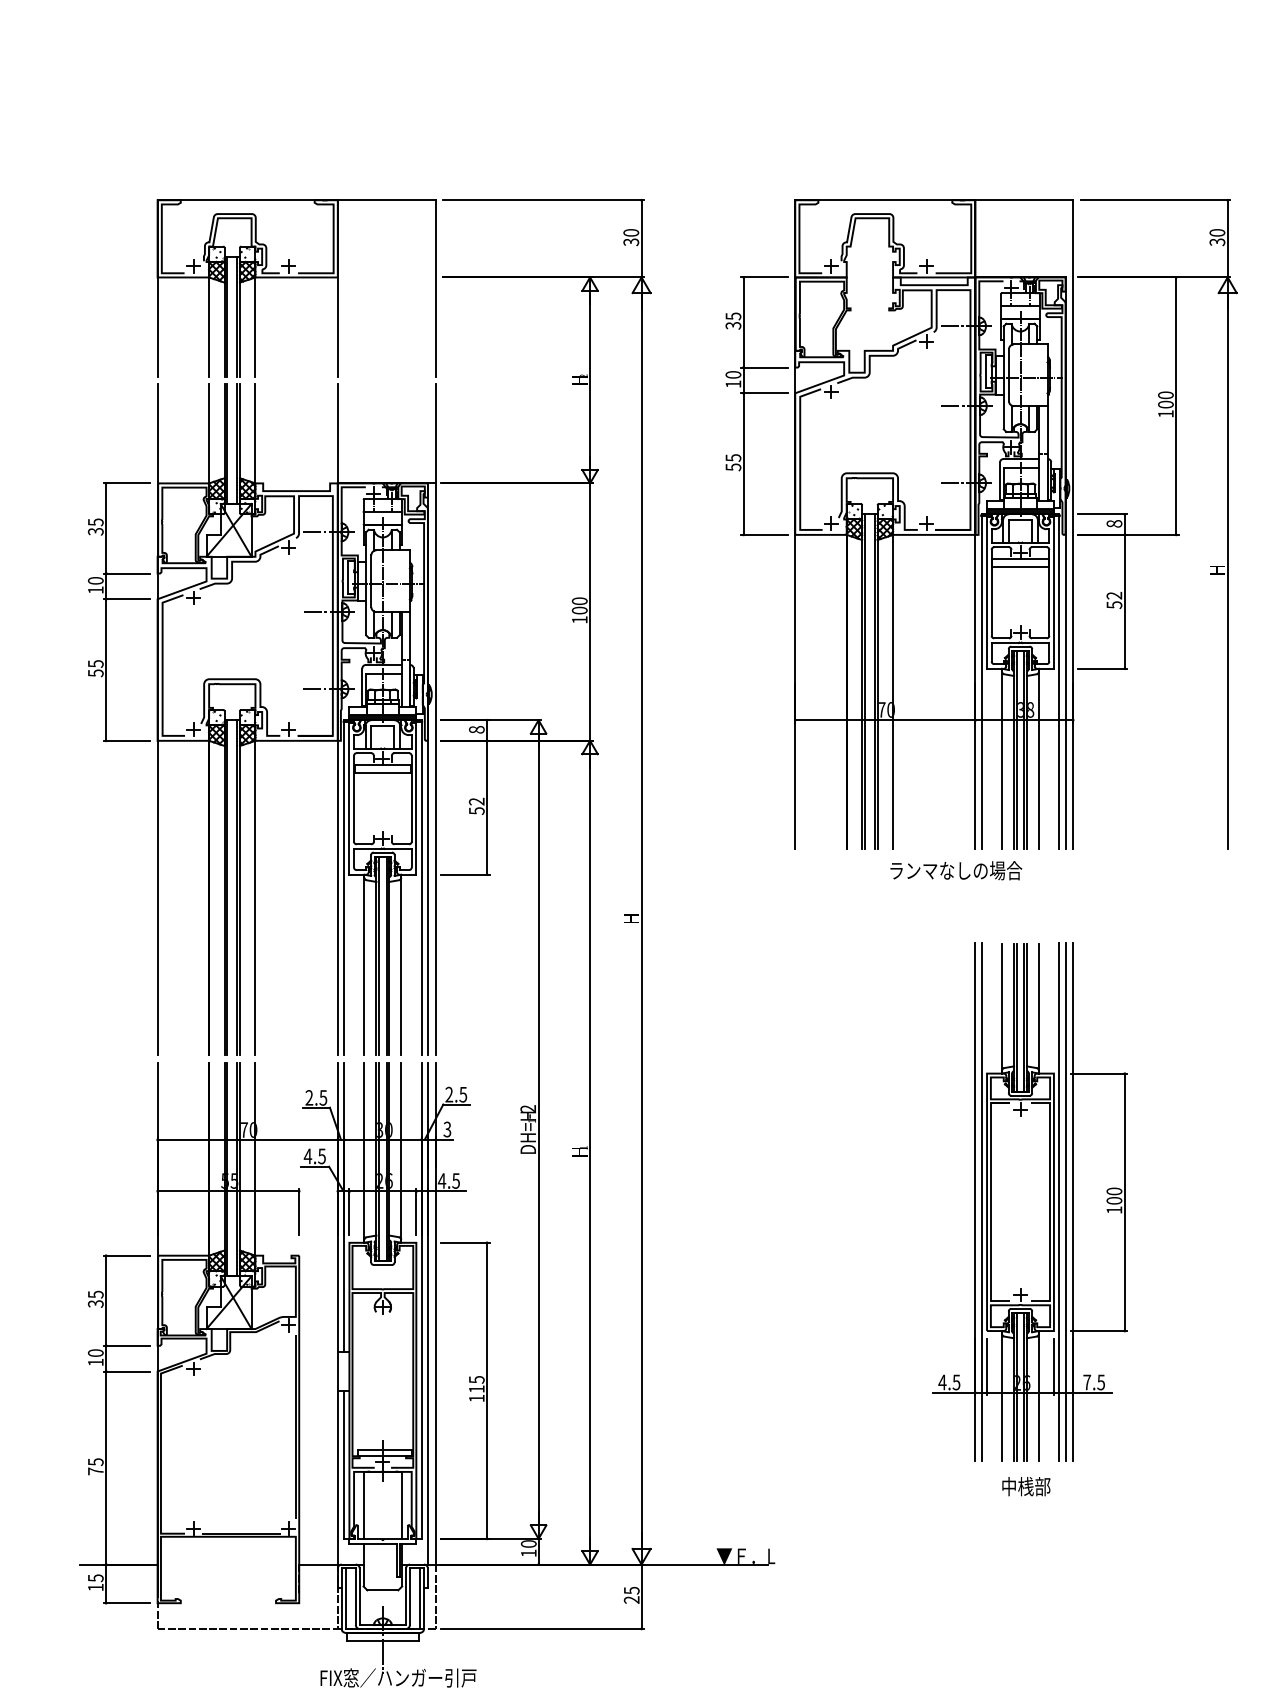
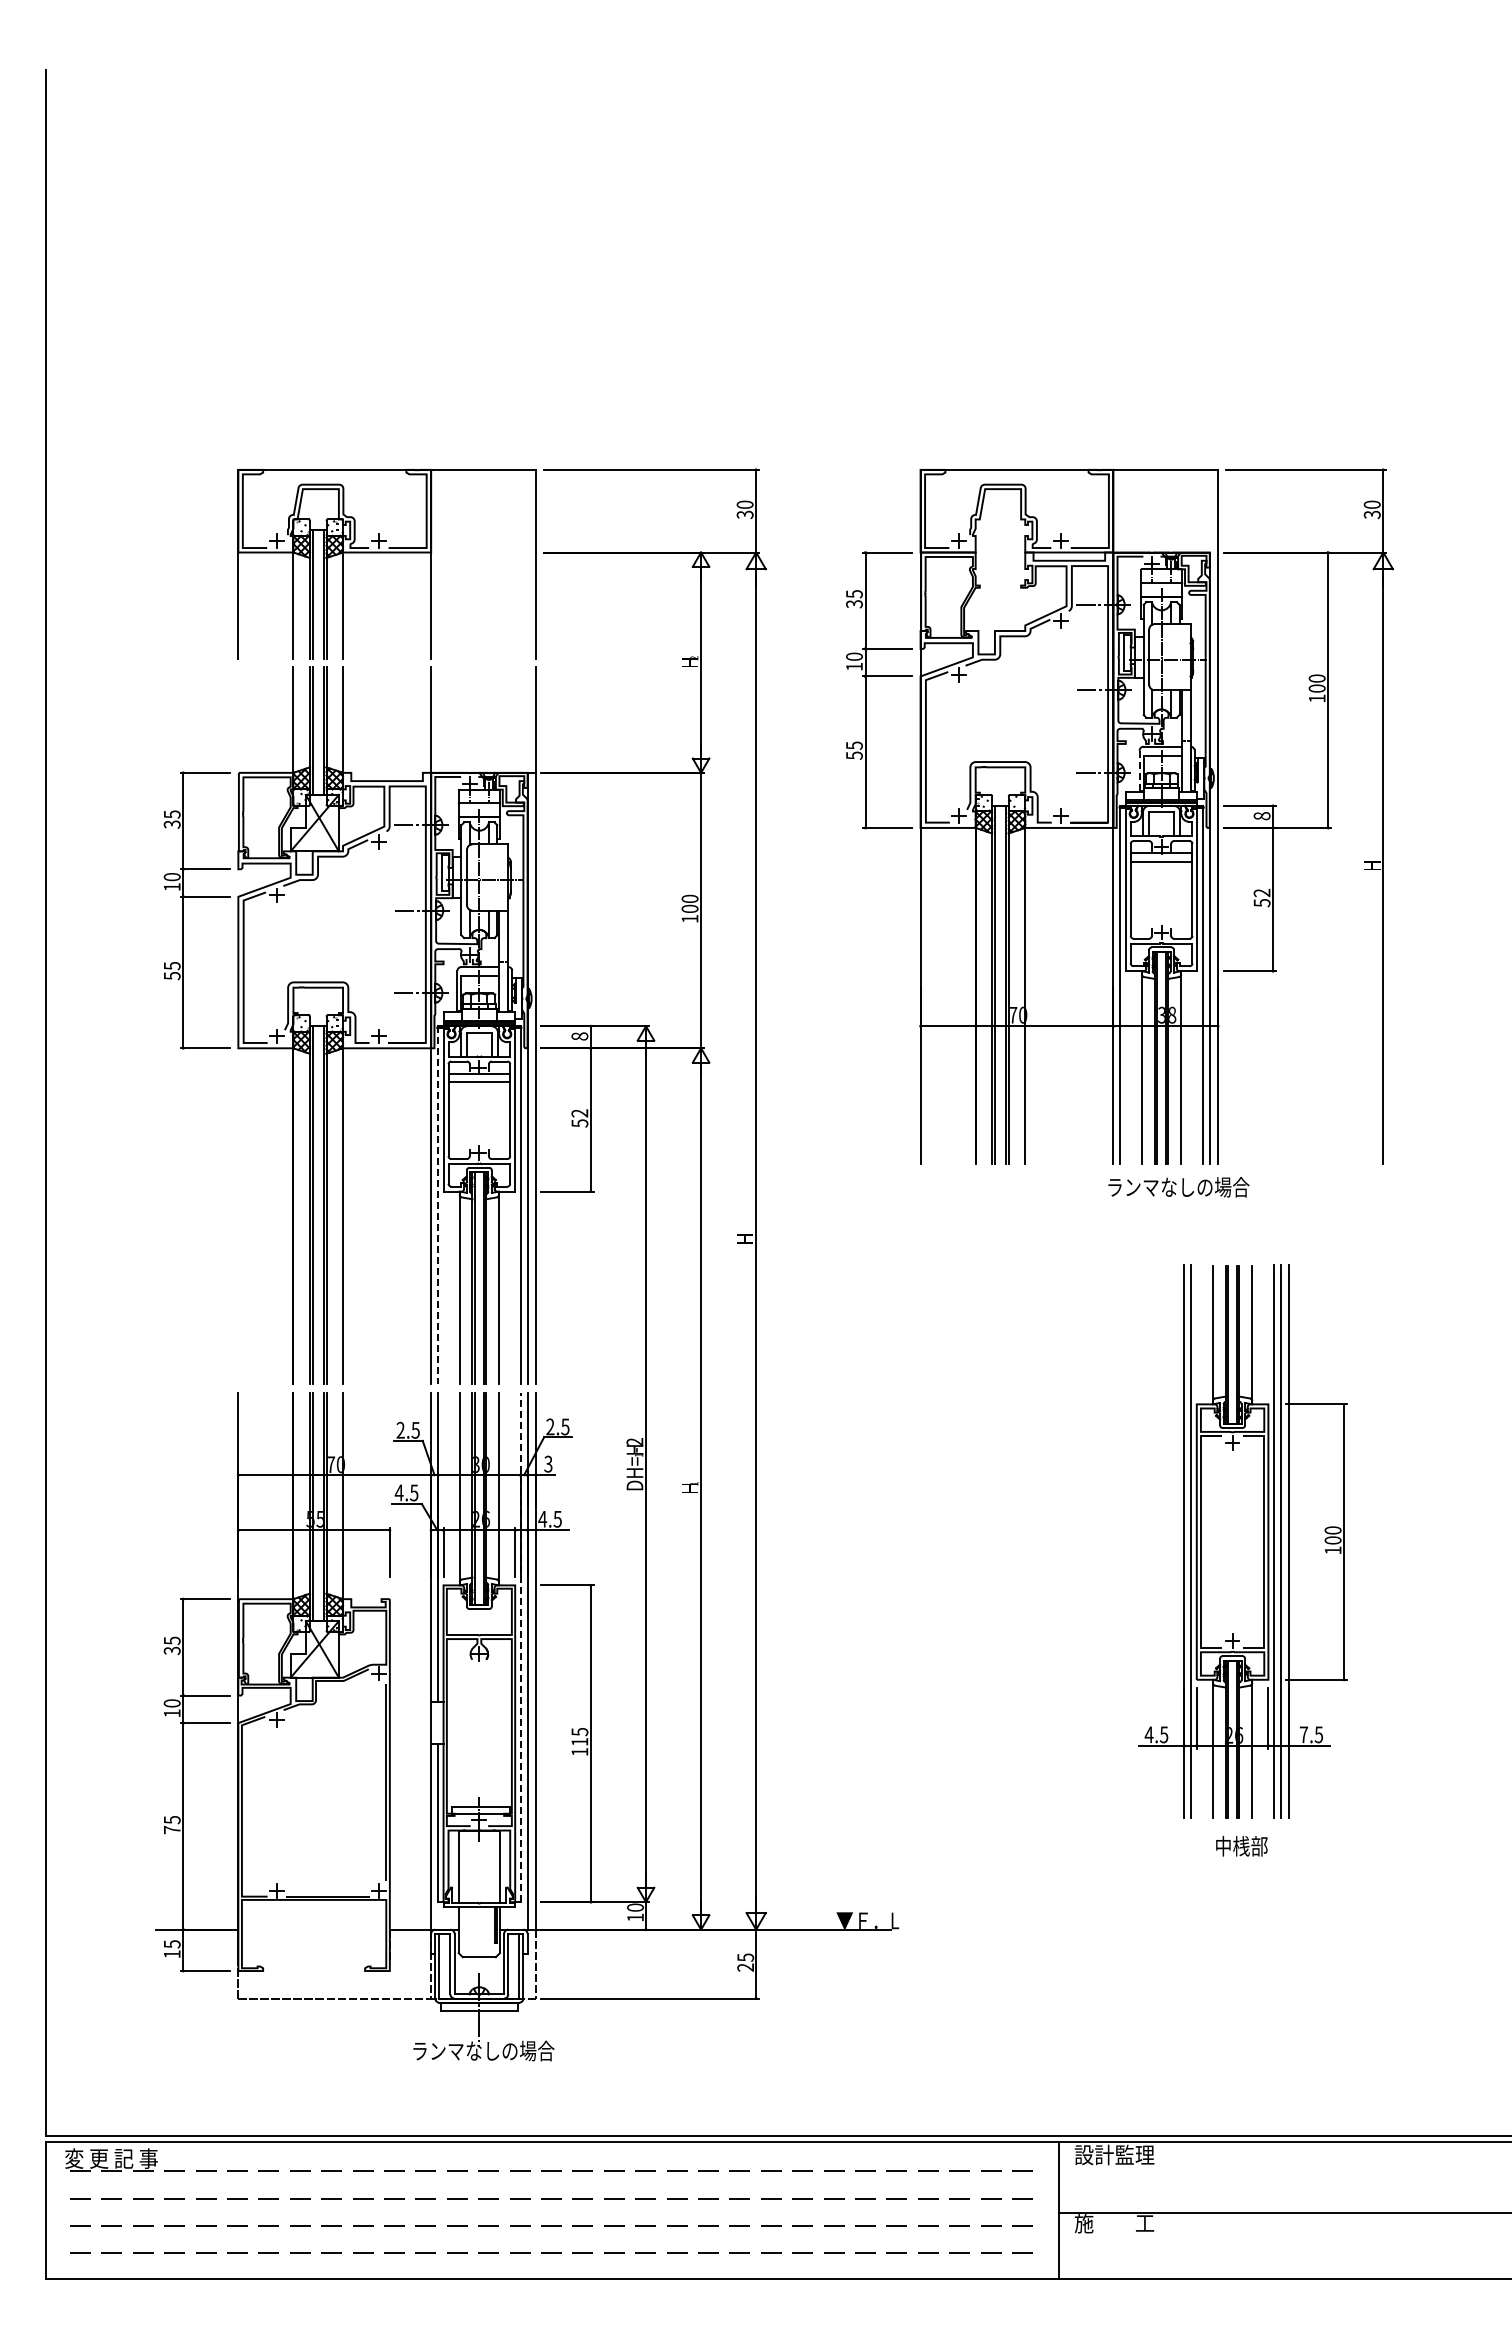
line: (999, 481) -> (1139, 770), solid -> dashed
line: (157, 719) -> (238, 1025), removed
text: (955, 870) -> (1178, 1187), moved
line: (344, 887) -> (438, 1205), solid -> dashed
part: (1029, 1201) -> (1242, 1541), moved
line: (421, 1300) -> (520, 1647), solid -> dashed
text: (1026, 1486) -> (1241, 1846), moved
text: (397, 1677) -> (495, 2050), FIX窓／ハンガー引戸 -> ランマなしの場合

